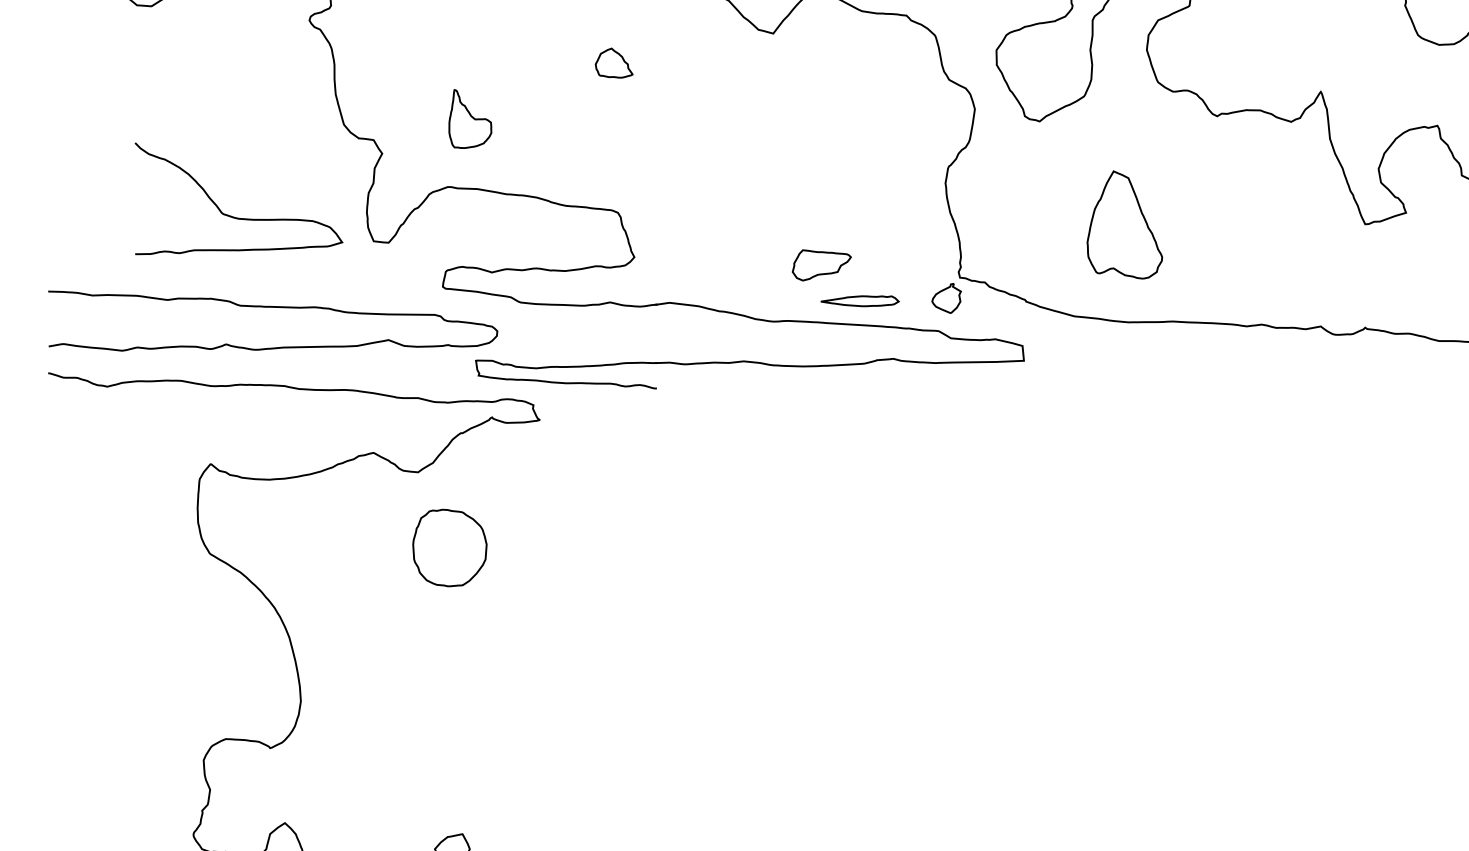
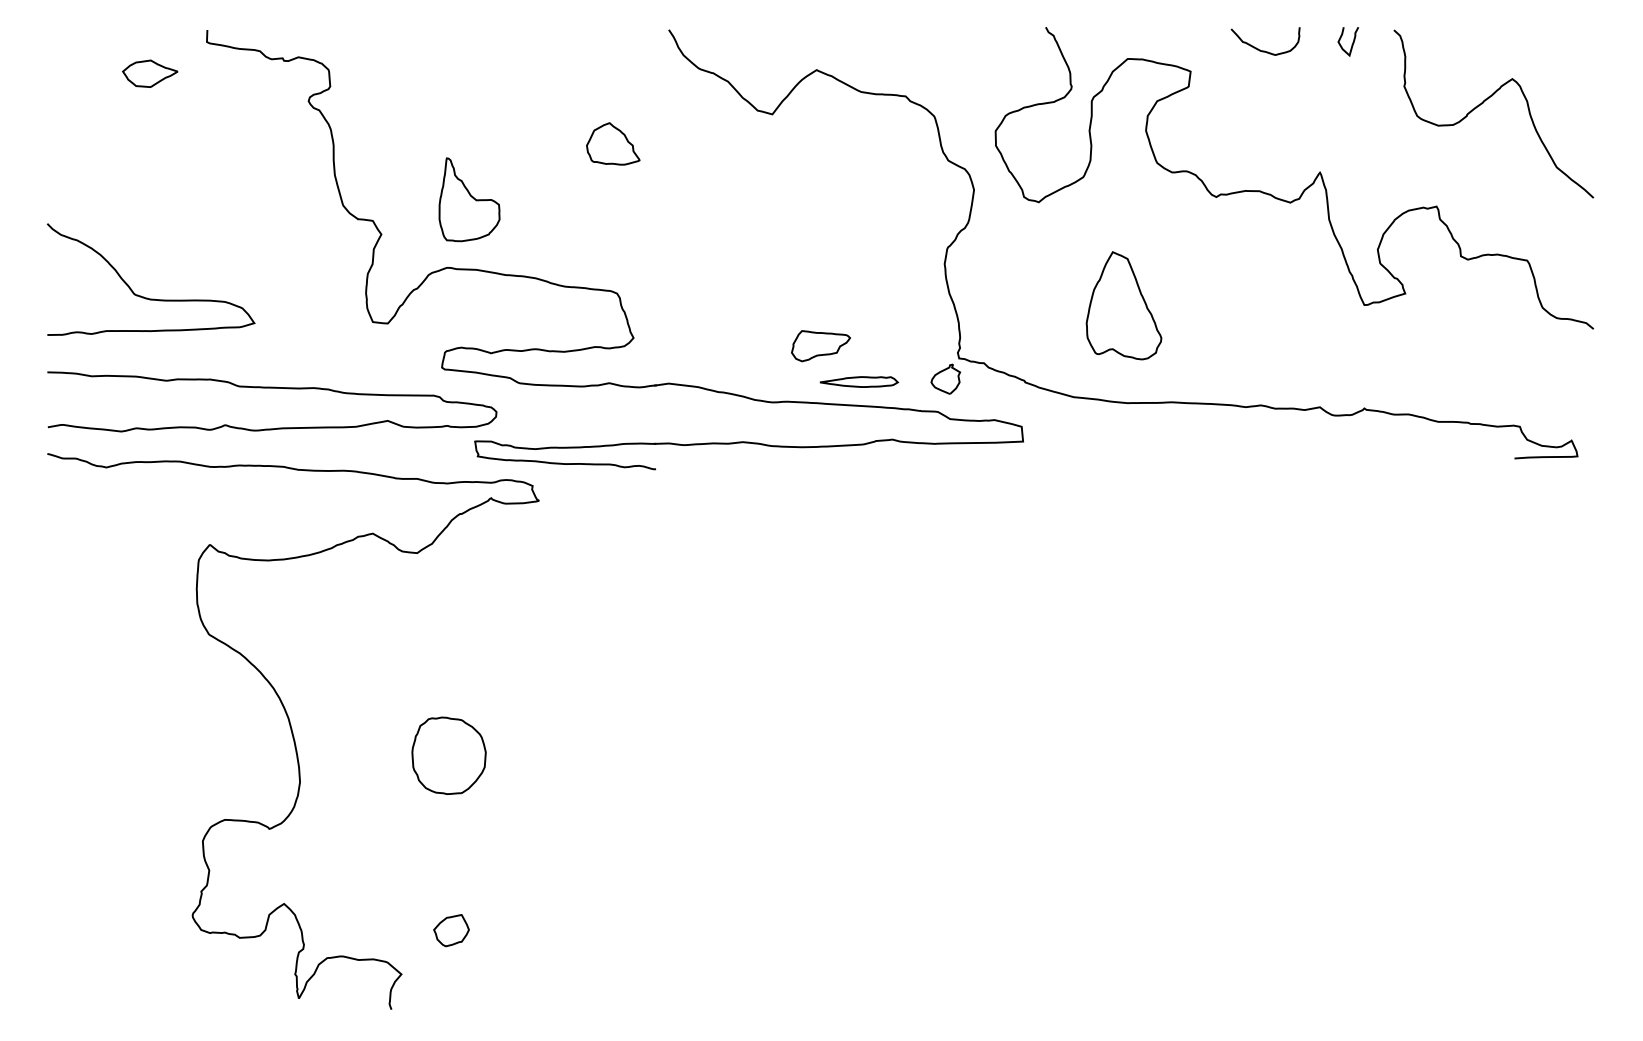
part: (614, 62) -> (613, 143), size x1.43
part: (470, 118) -> (469, 199), size x1.43
curve: (232, 215) -> (144, 296), moved
part: (449, 547) -> (448, 755), moved

